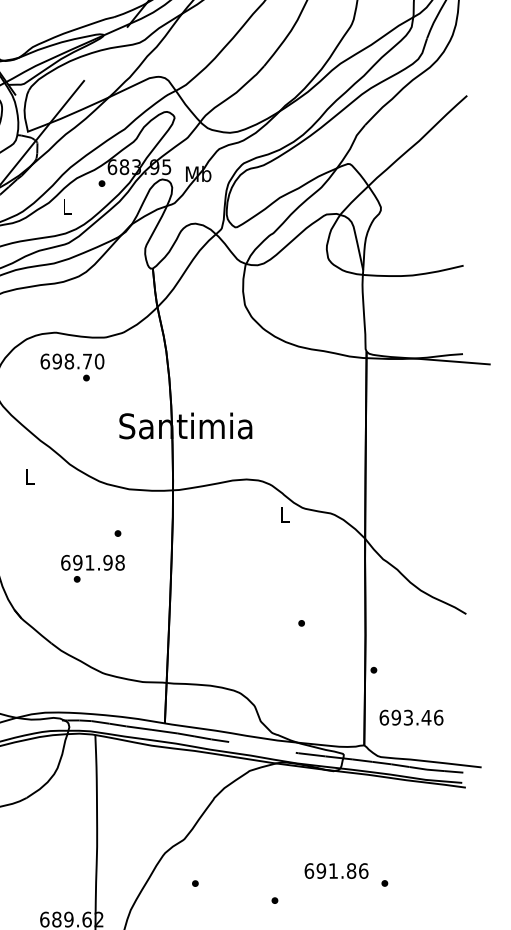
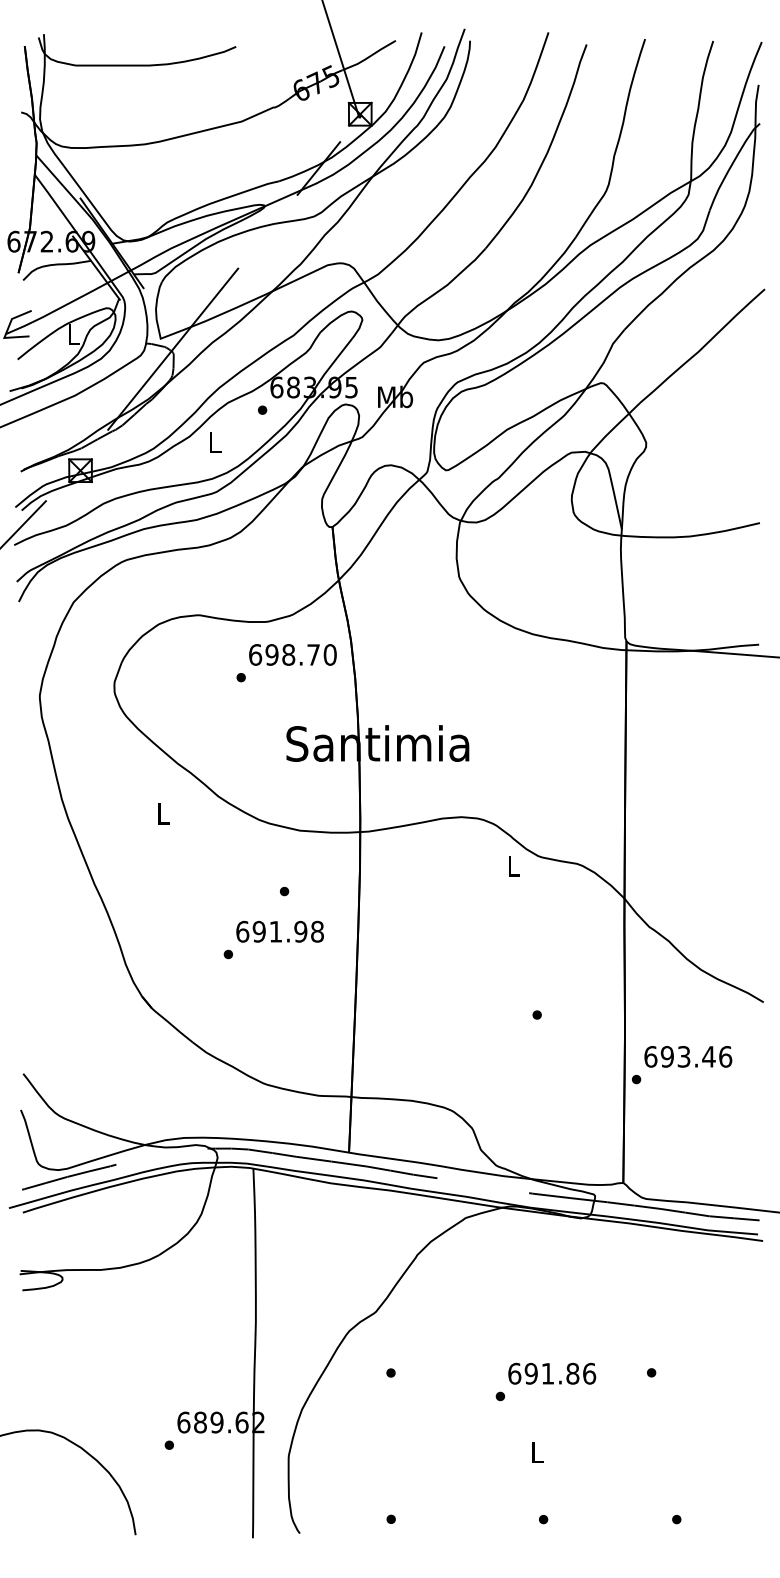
text: (72, 361) -> (292, 654), moved
text: (92, 562) -> (279, 931), moved
text: (411, 717) -> (688, 1056), moved
text: (336, 870) -> (552, 1373), moved

